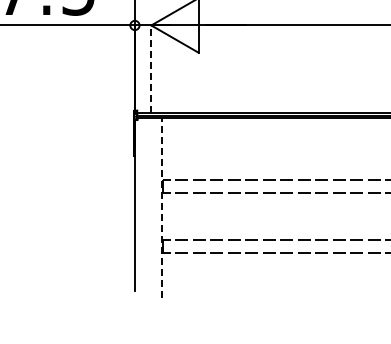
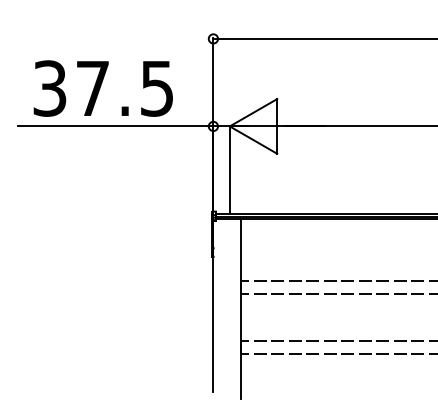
line: (151, 68) -> (229, 169), dashed -> solid
line: (162, 207) -> (240, 308), dashed -> solid

